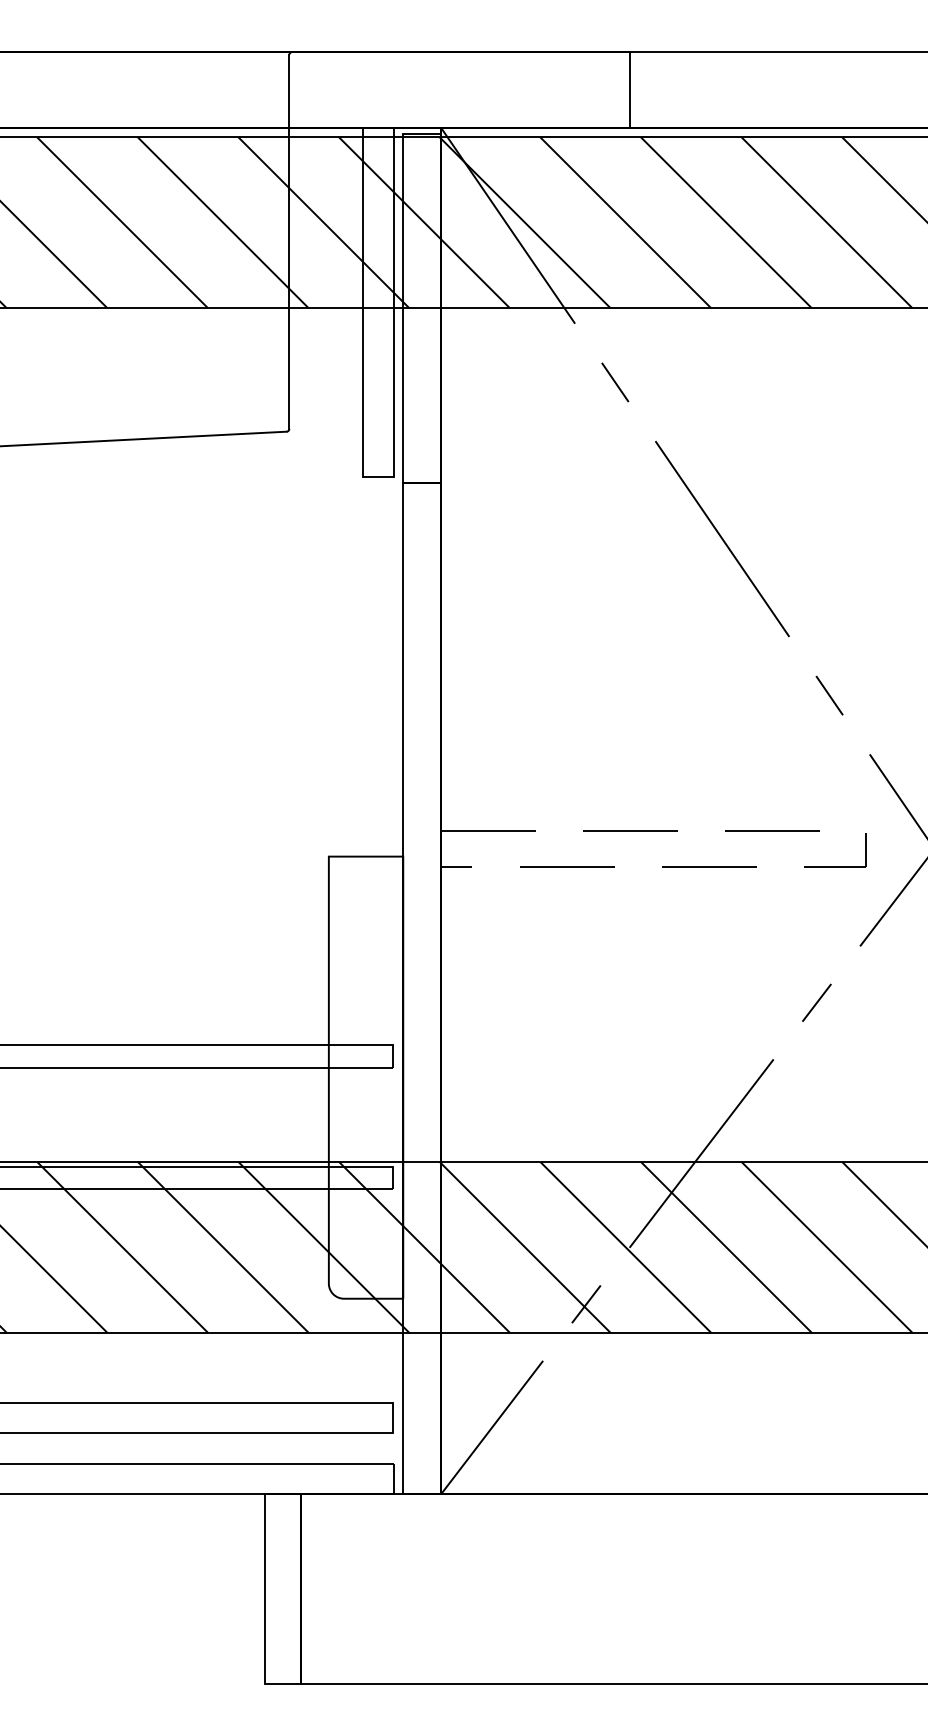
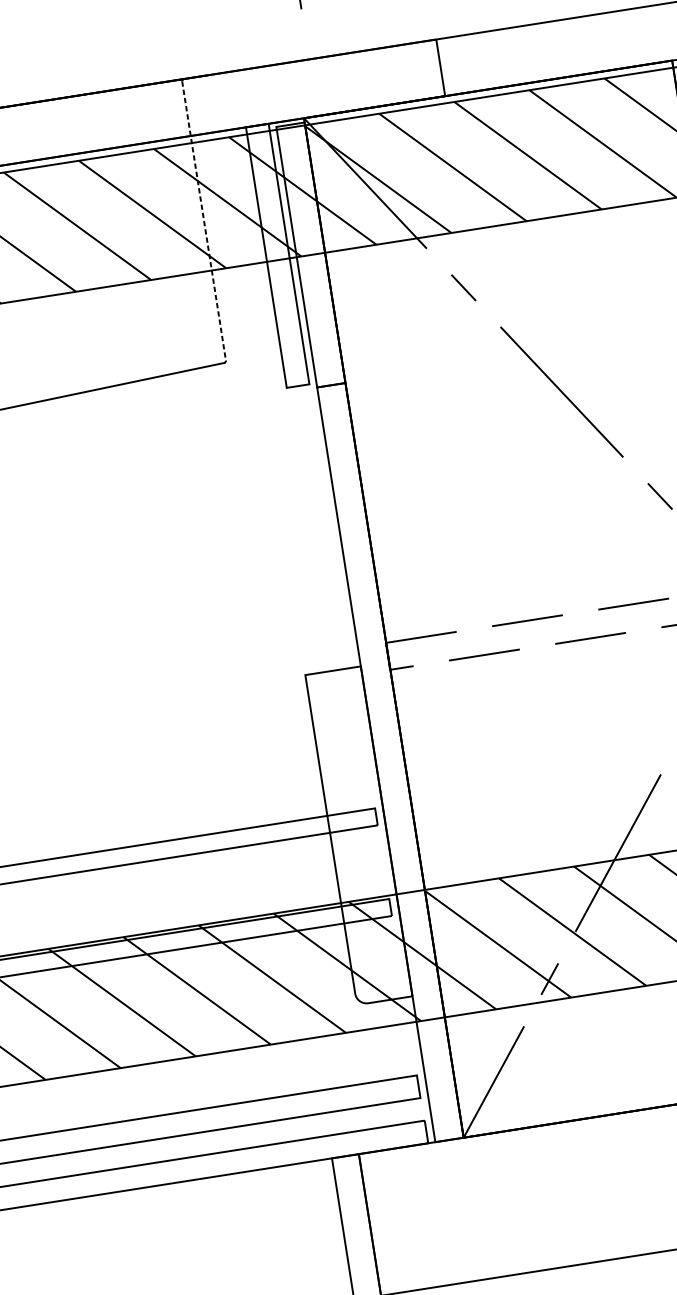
line: (289, 241) -> (204, 220), solid -> dashed

